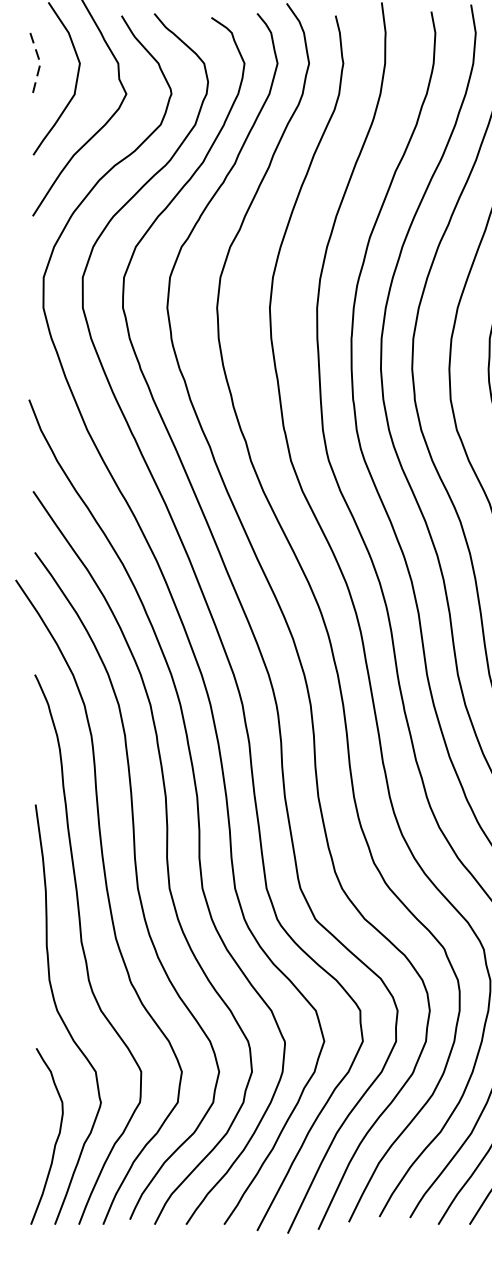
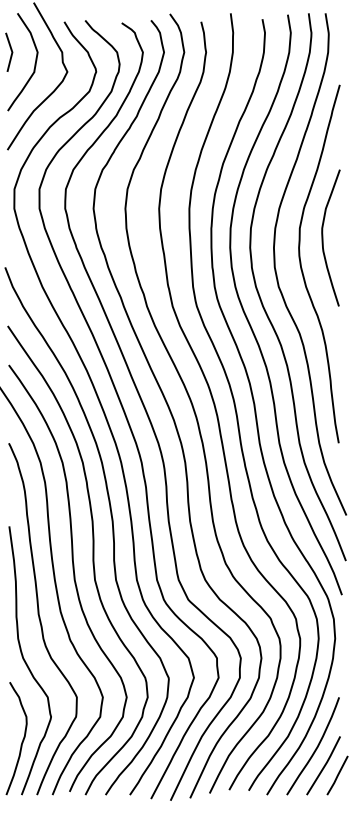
line: (40, 63) -> (12, 52), dashed -> solid

